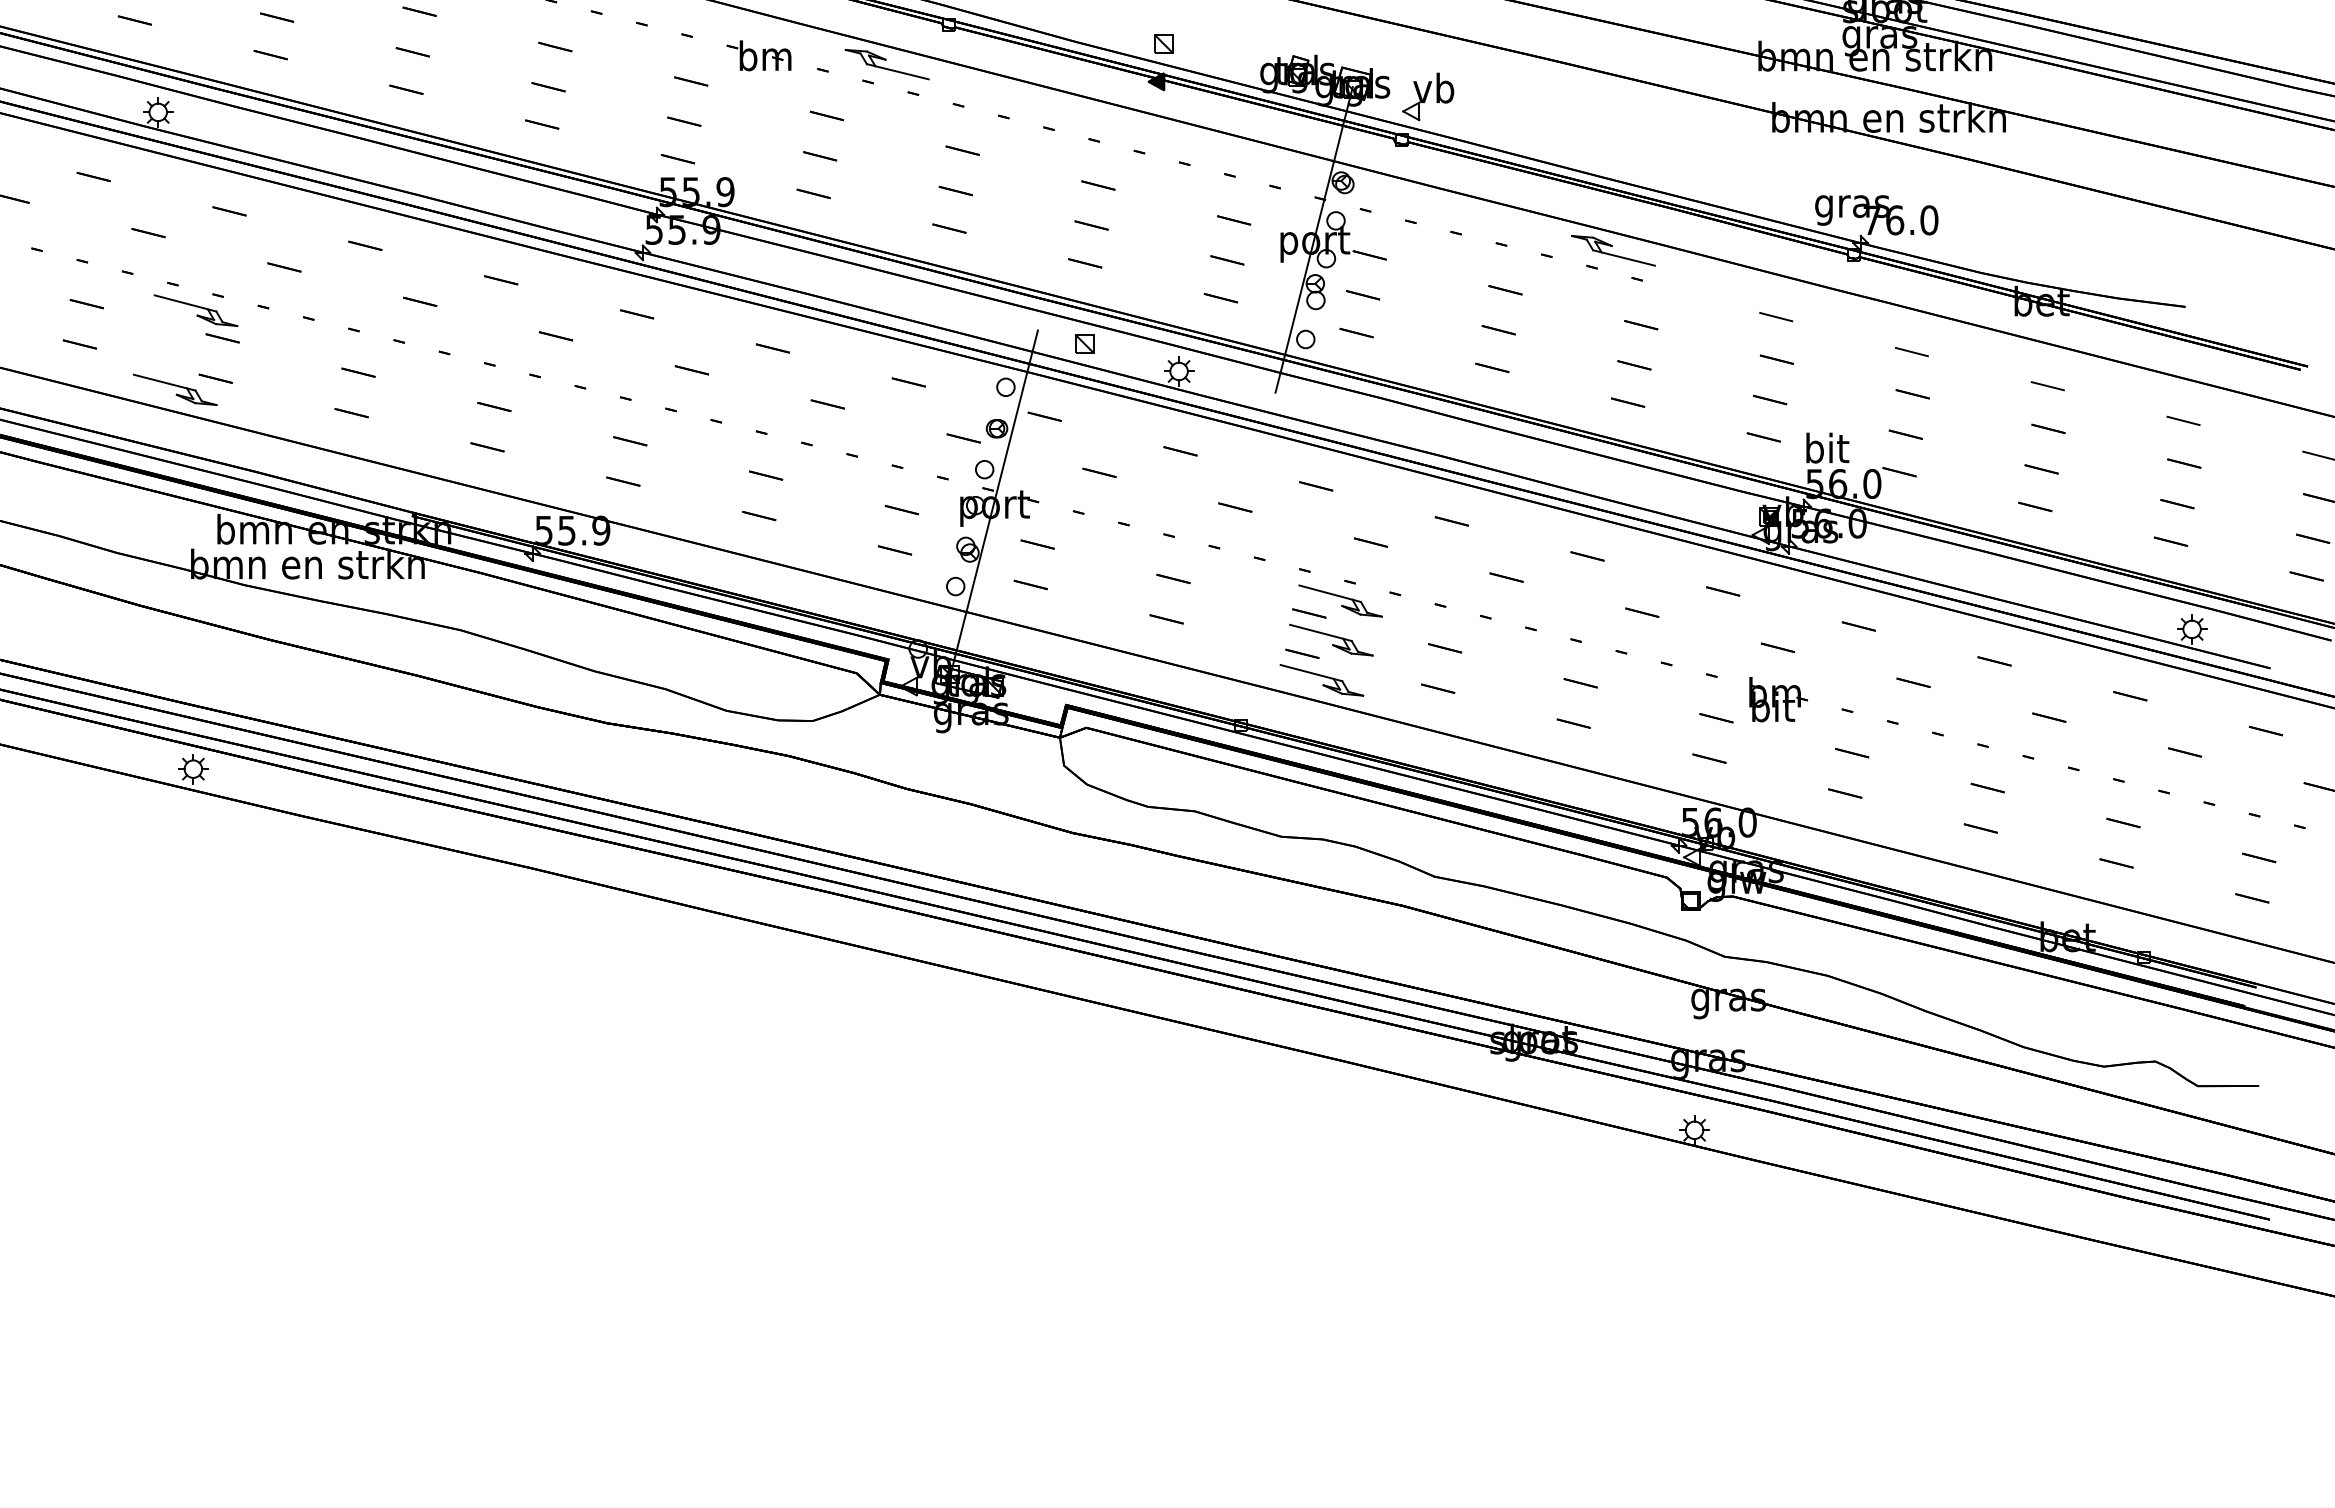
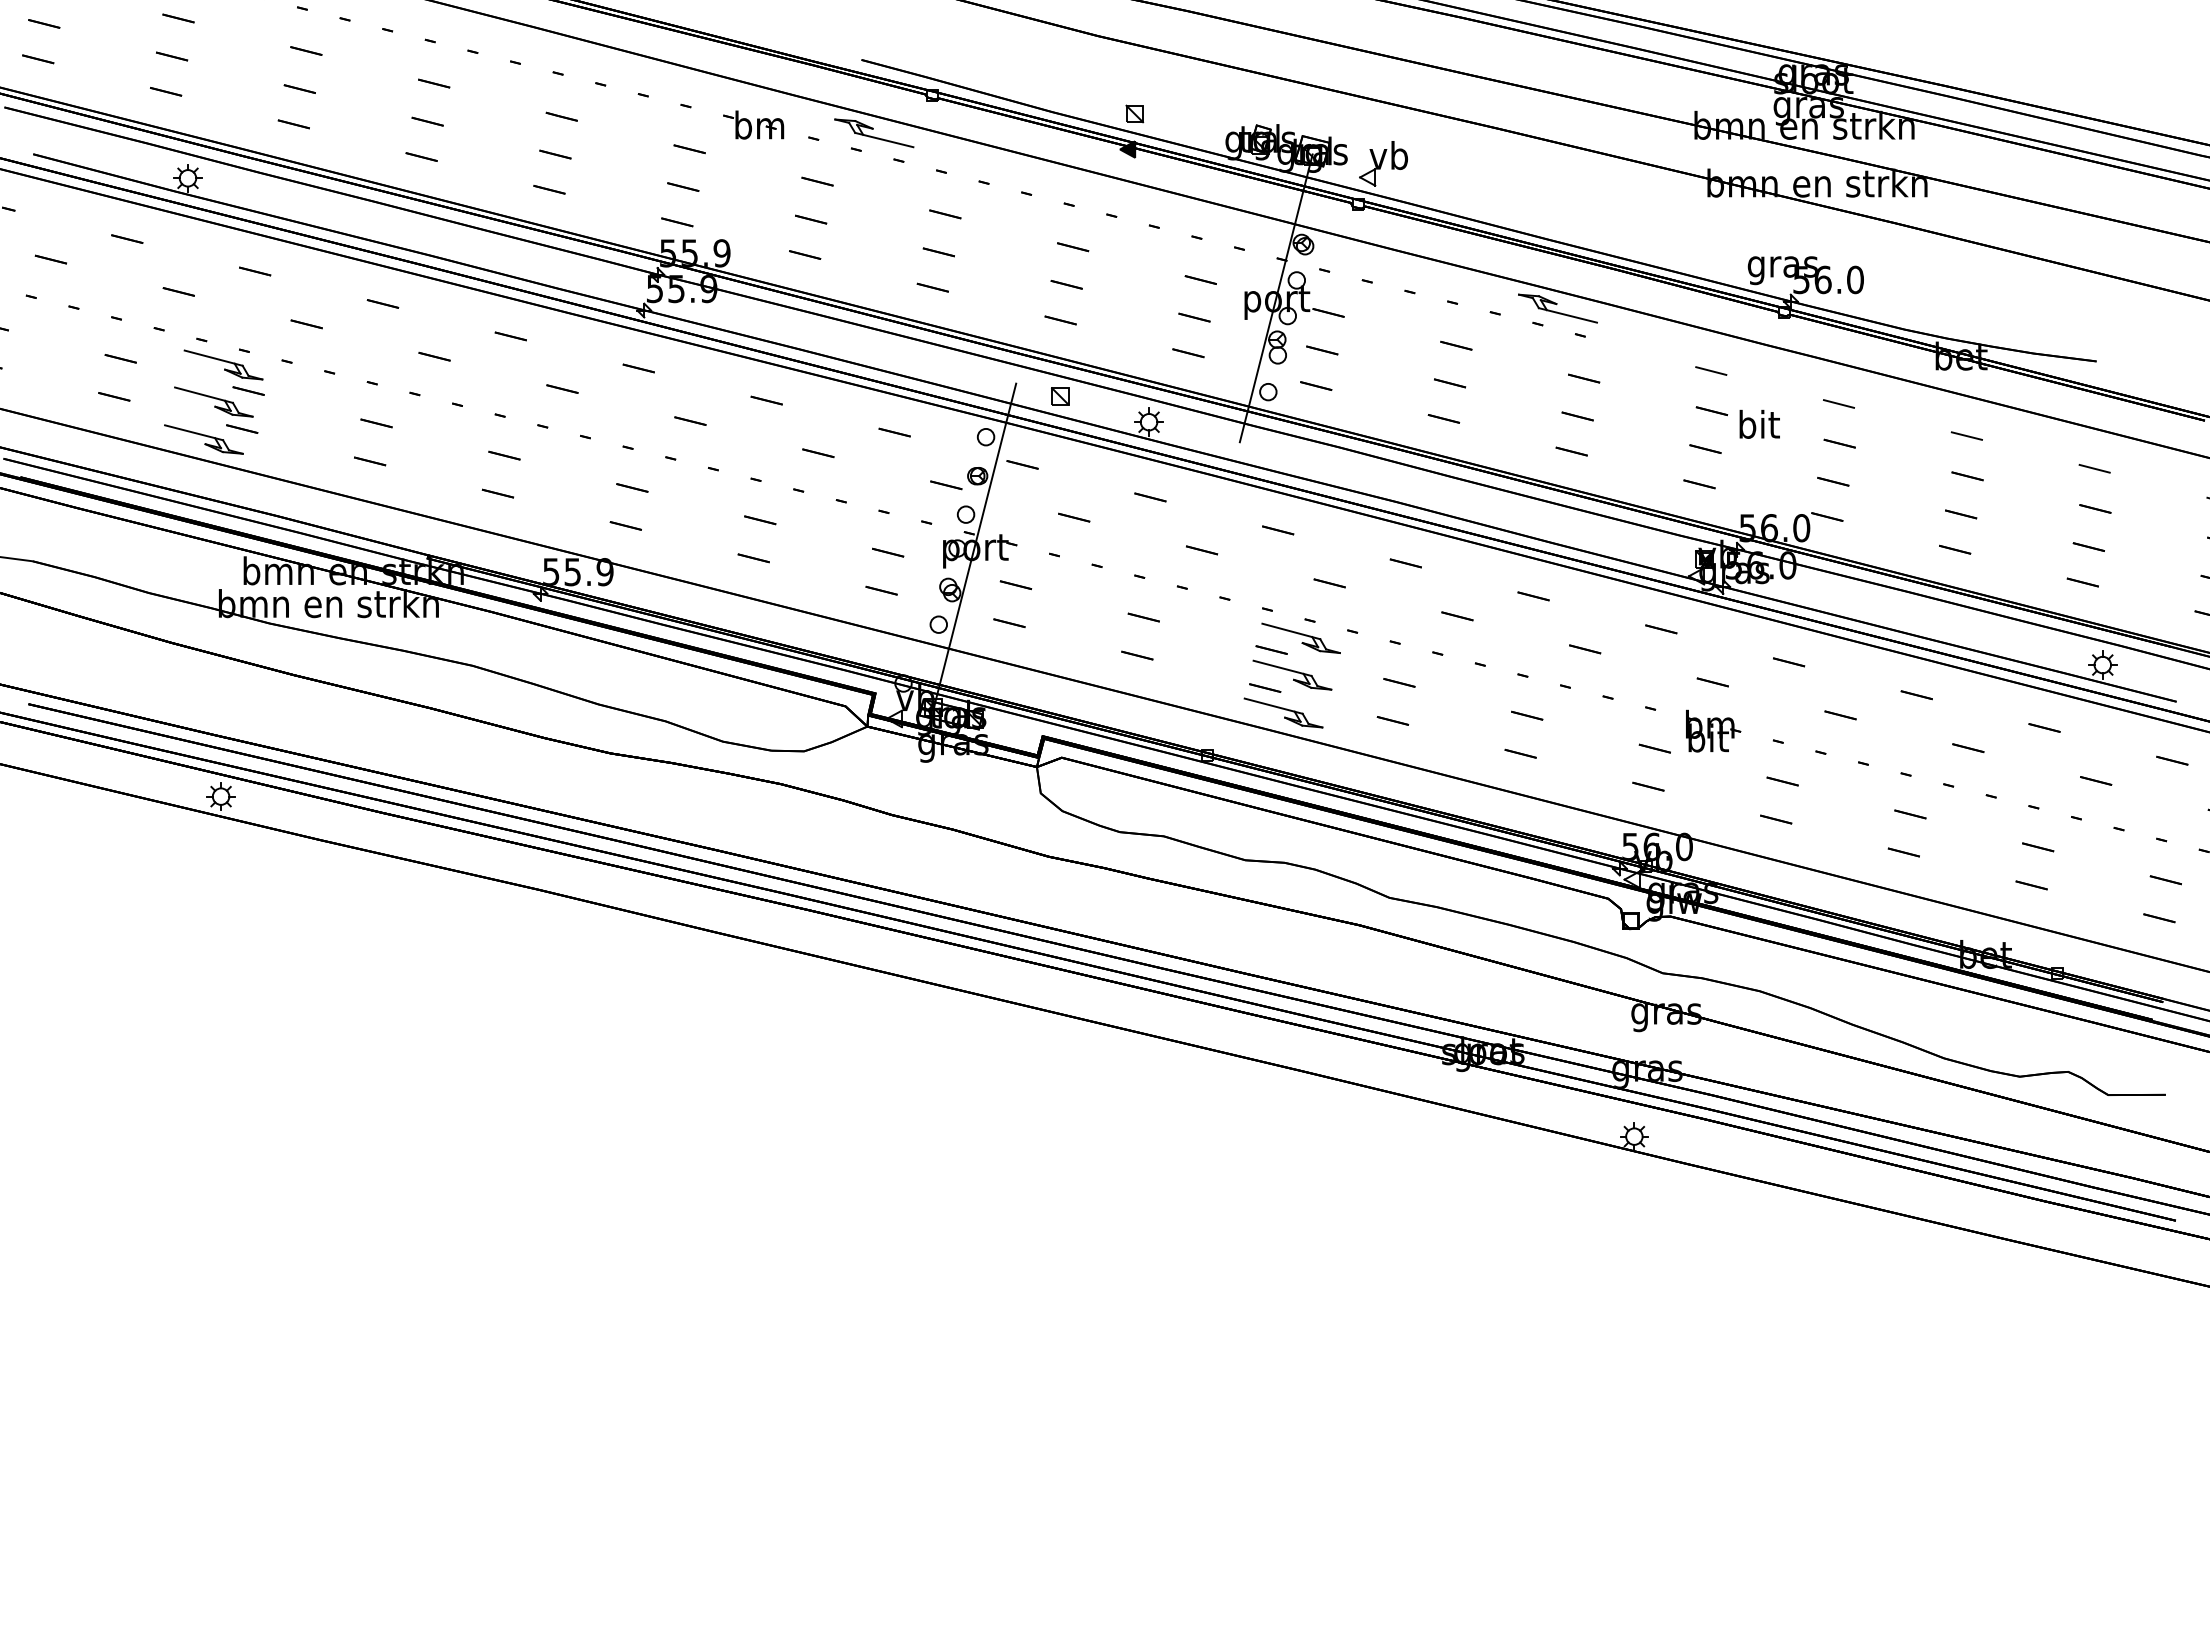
text: (1872, 220) -> (1801, 280), 76.0 -> 56.0
part: (185, 349) -> (213, 401), added
text: (1827, 447) -> (1759, 423), moved

